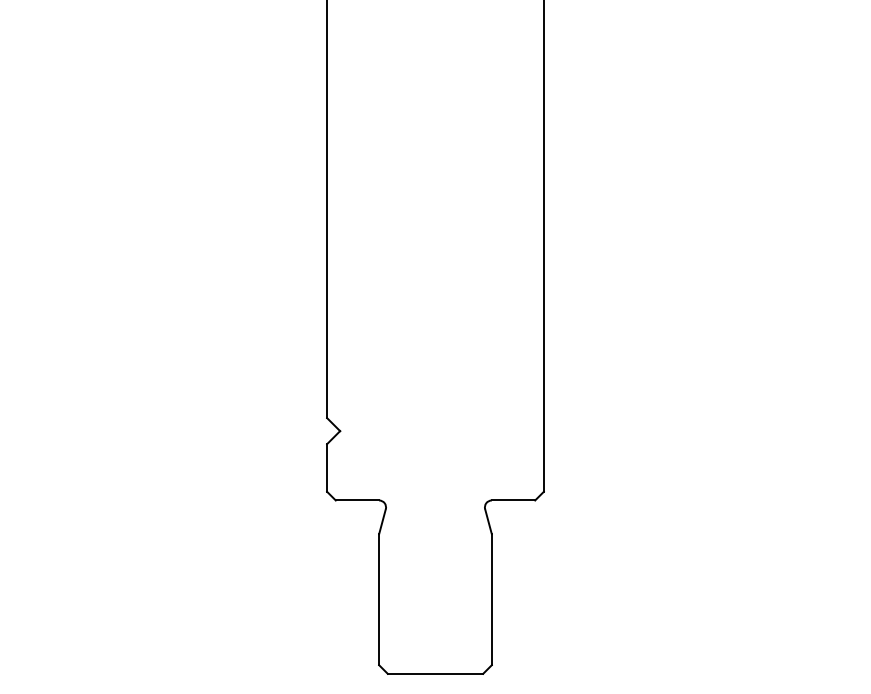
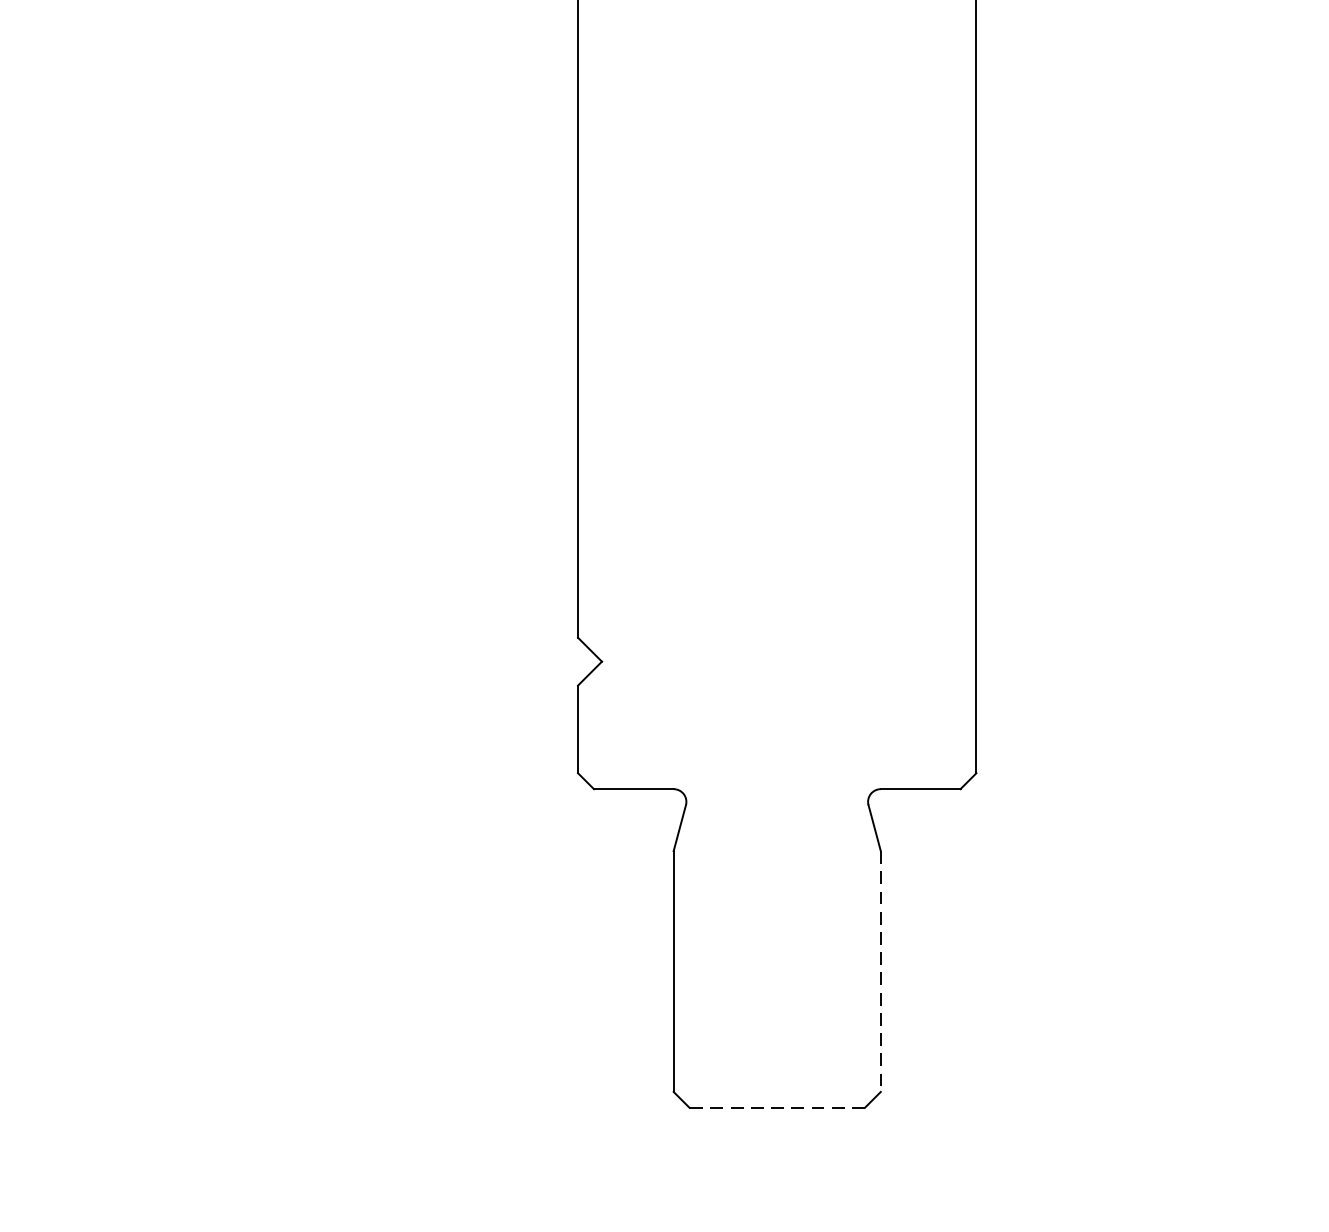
line: (491, 600) -> (880, 973), solid -> dashed
line: (435, 673) -> (777, 1107), solid -> dashed

